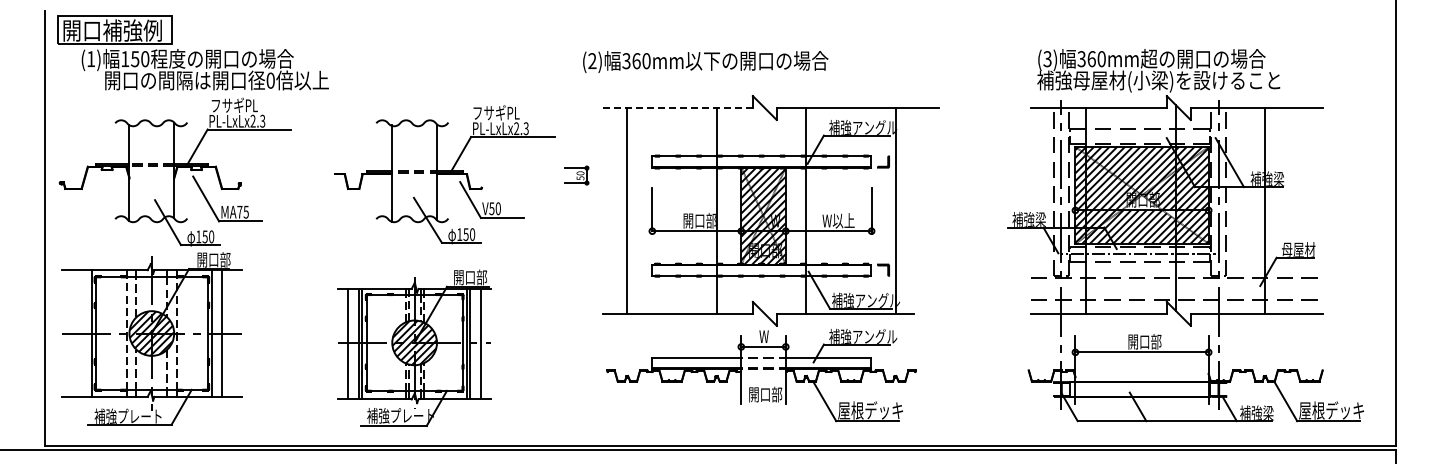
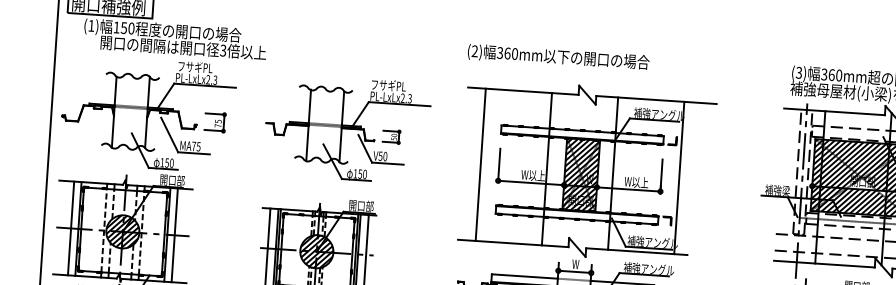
text: (705, 61) -> (558, 57), moved
text: (270, 80) -> (223, 50), 0 -> 3
line: (678, 108) -> (523, 91), dashed -> solid
part: (576, 175) -> (391, 136), moved
part: (266, 177) -> (215, 122), added
text: (699, 220) -> (533, 175), 開口部 -> W以上
line: (81, 333) -> (70, 228), added

